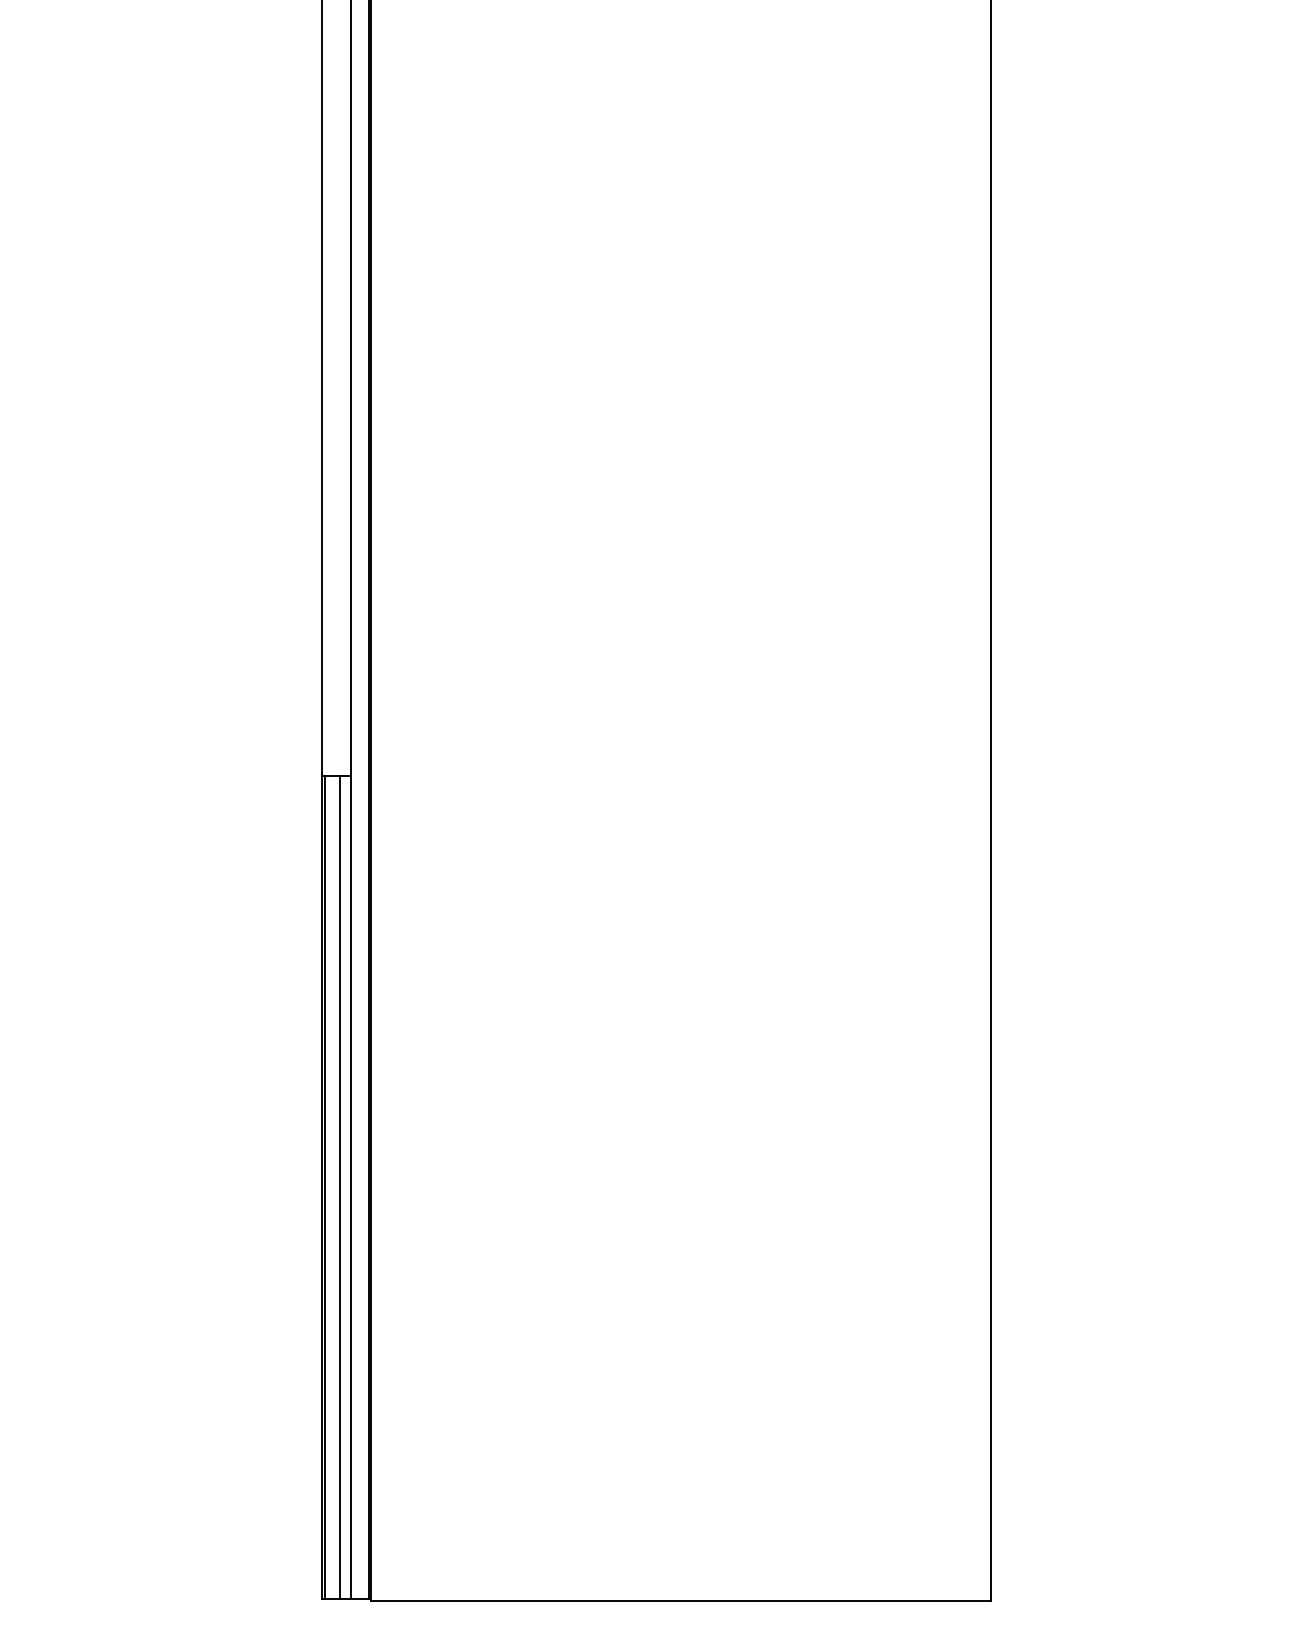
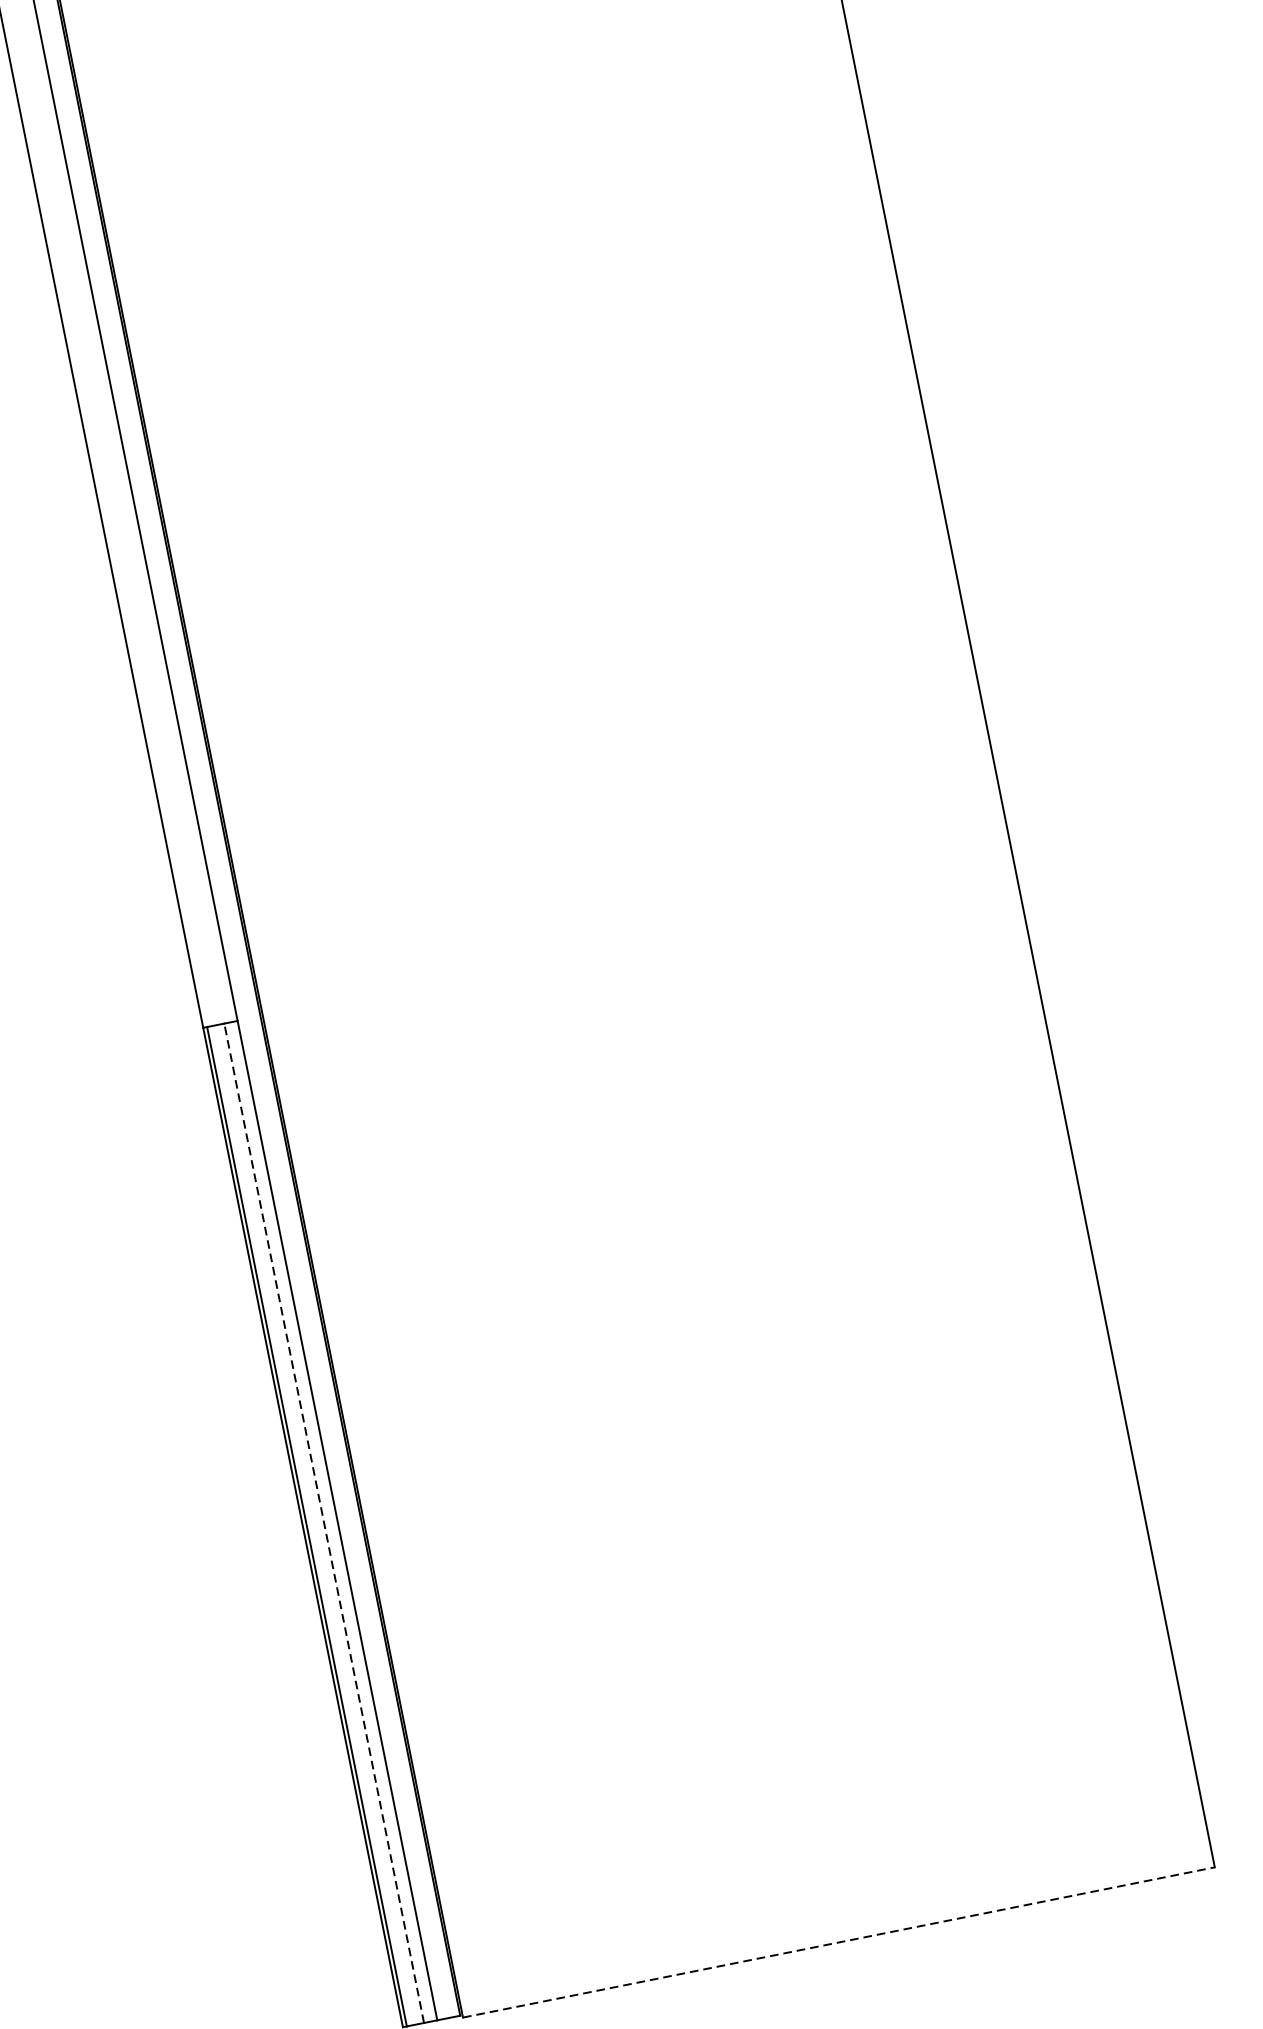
line: (339, 1187) -> (324, 1523), solid -> dashed
line: (681, 1601) -> (839, 1942), solid -> dashed

